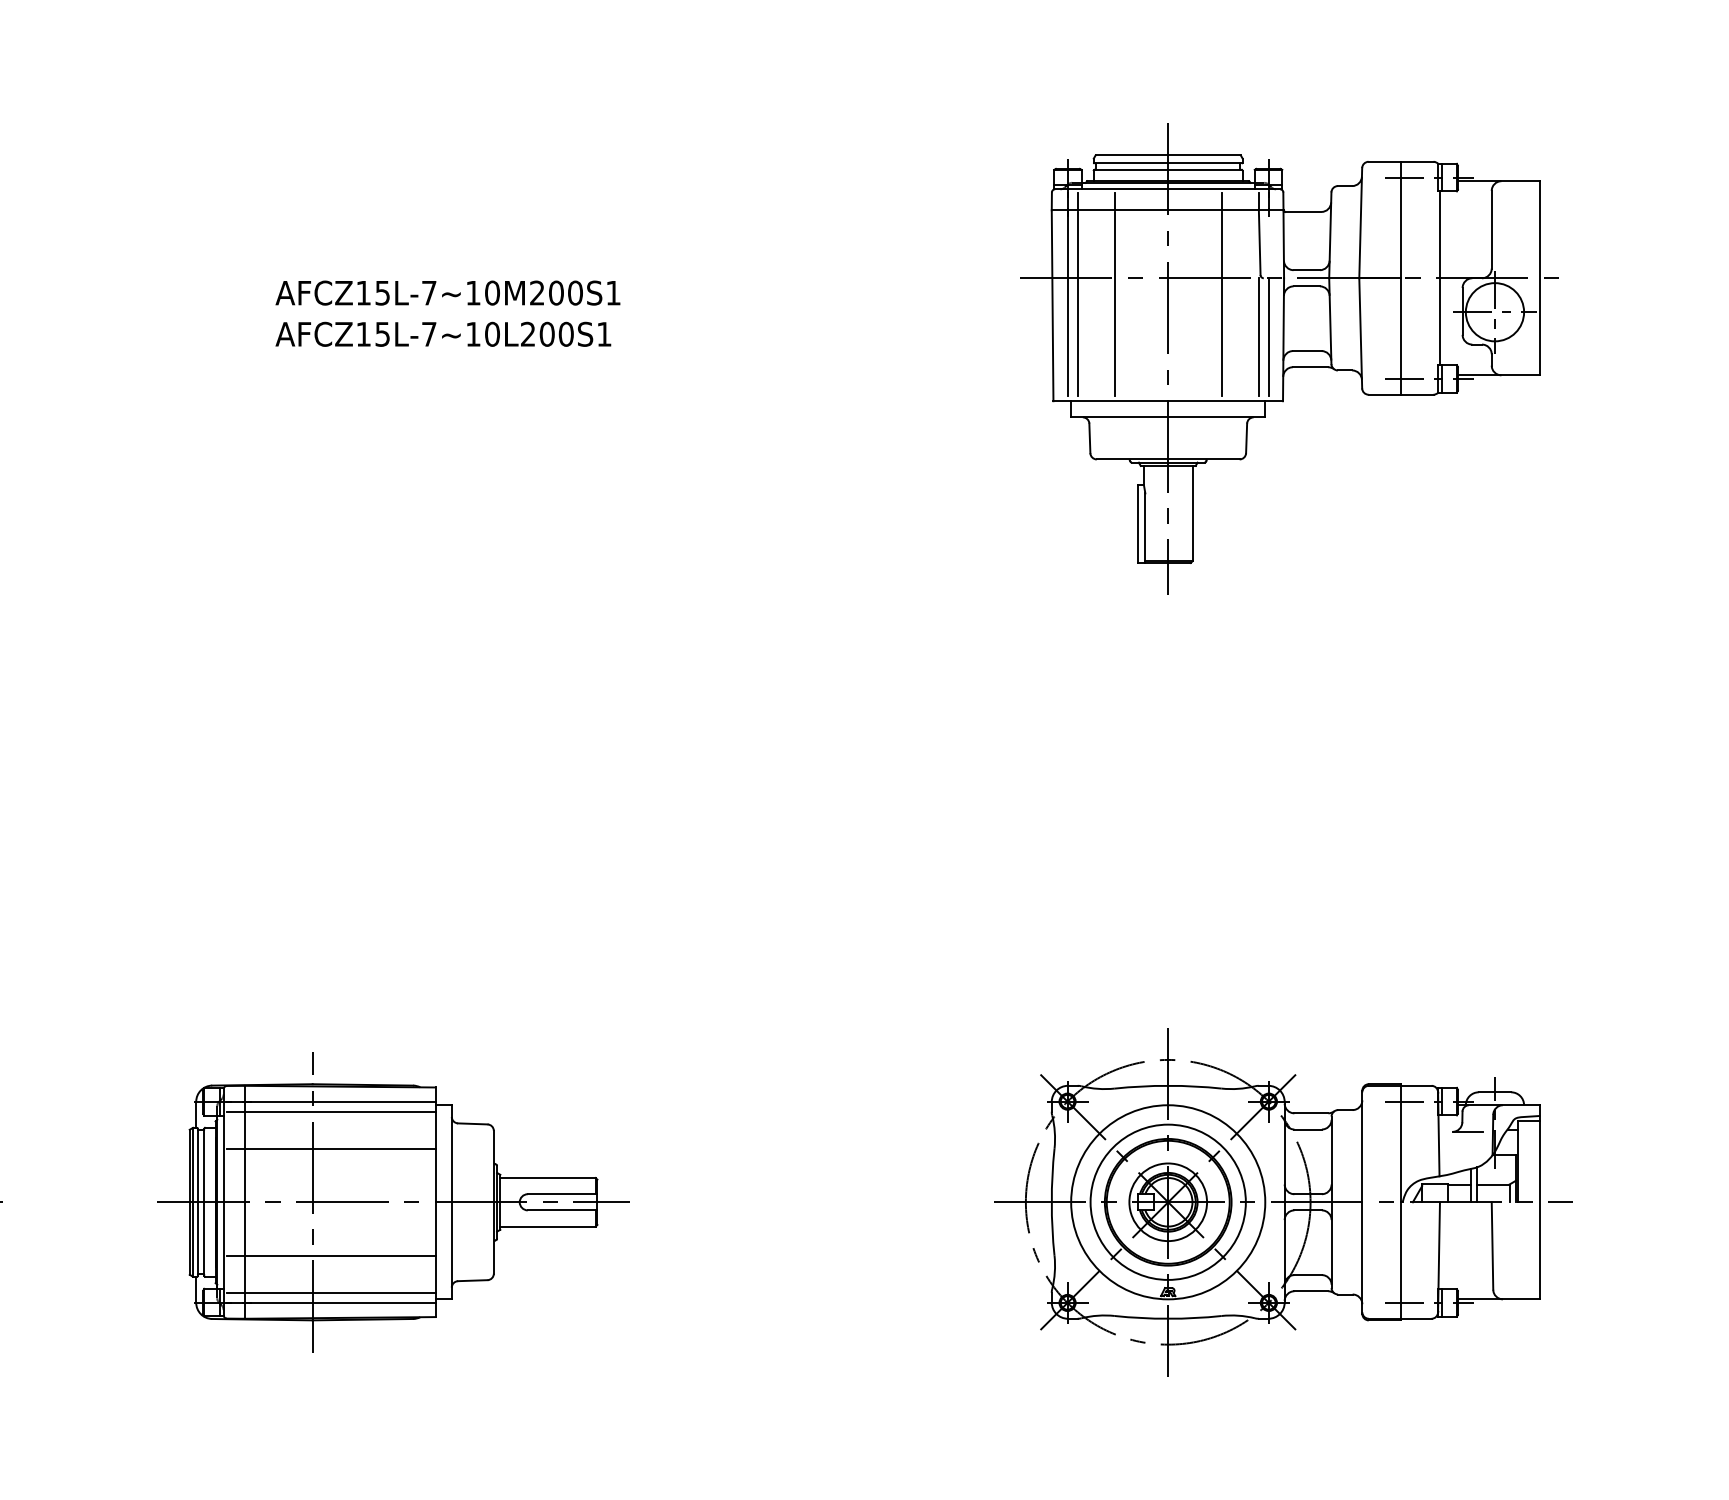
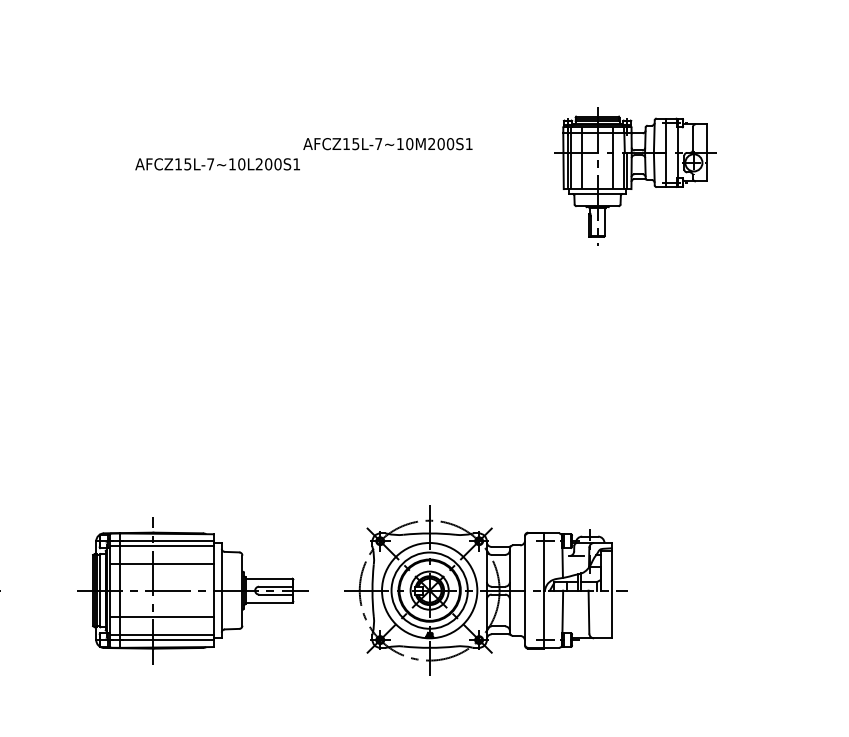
text: (447, 293) -> (387, 144), moved
part: (1290, 359) -> (633, 176), size x0.6
part: (1281, 1201) -> (485, 590), moved

